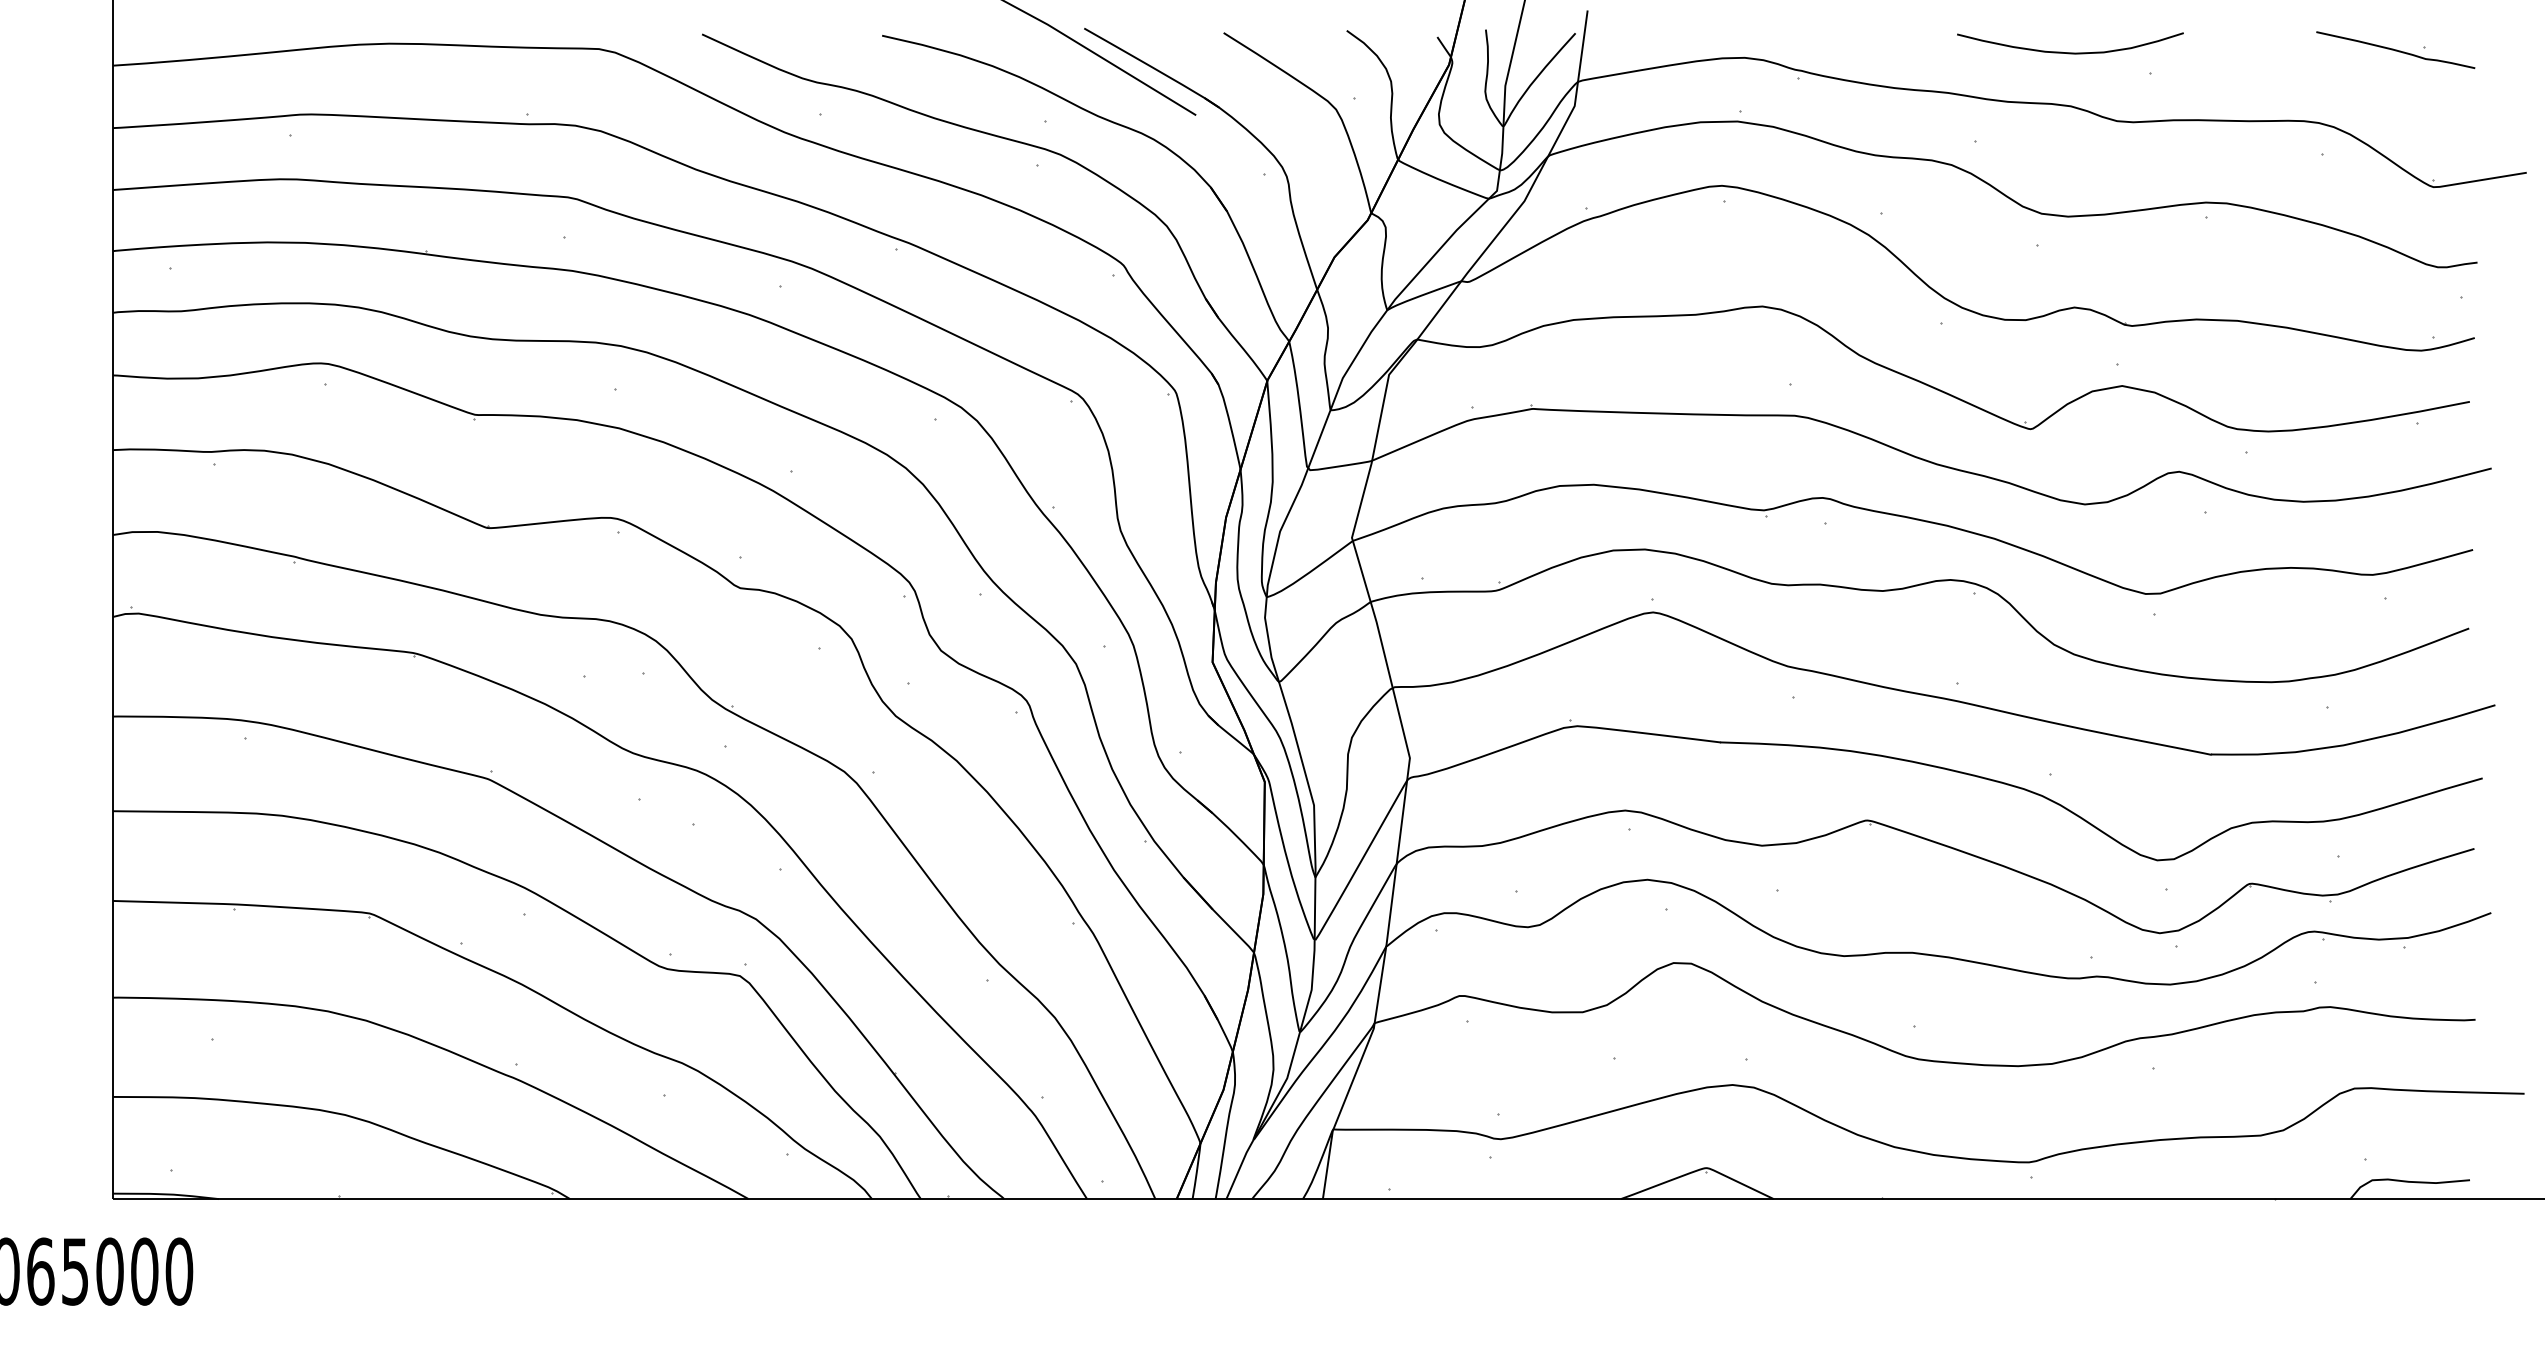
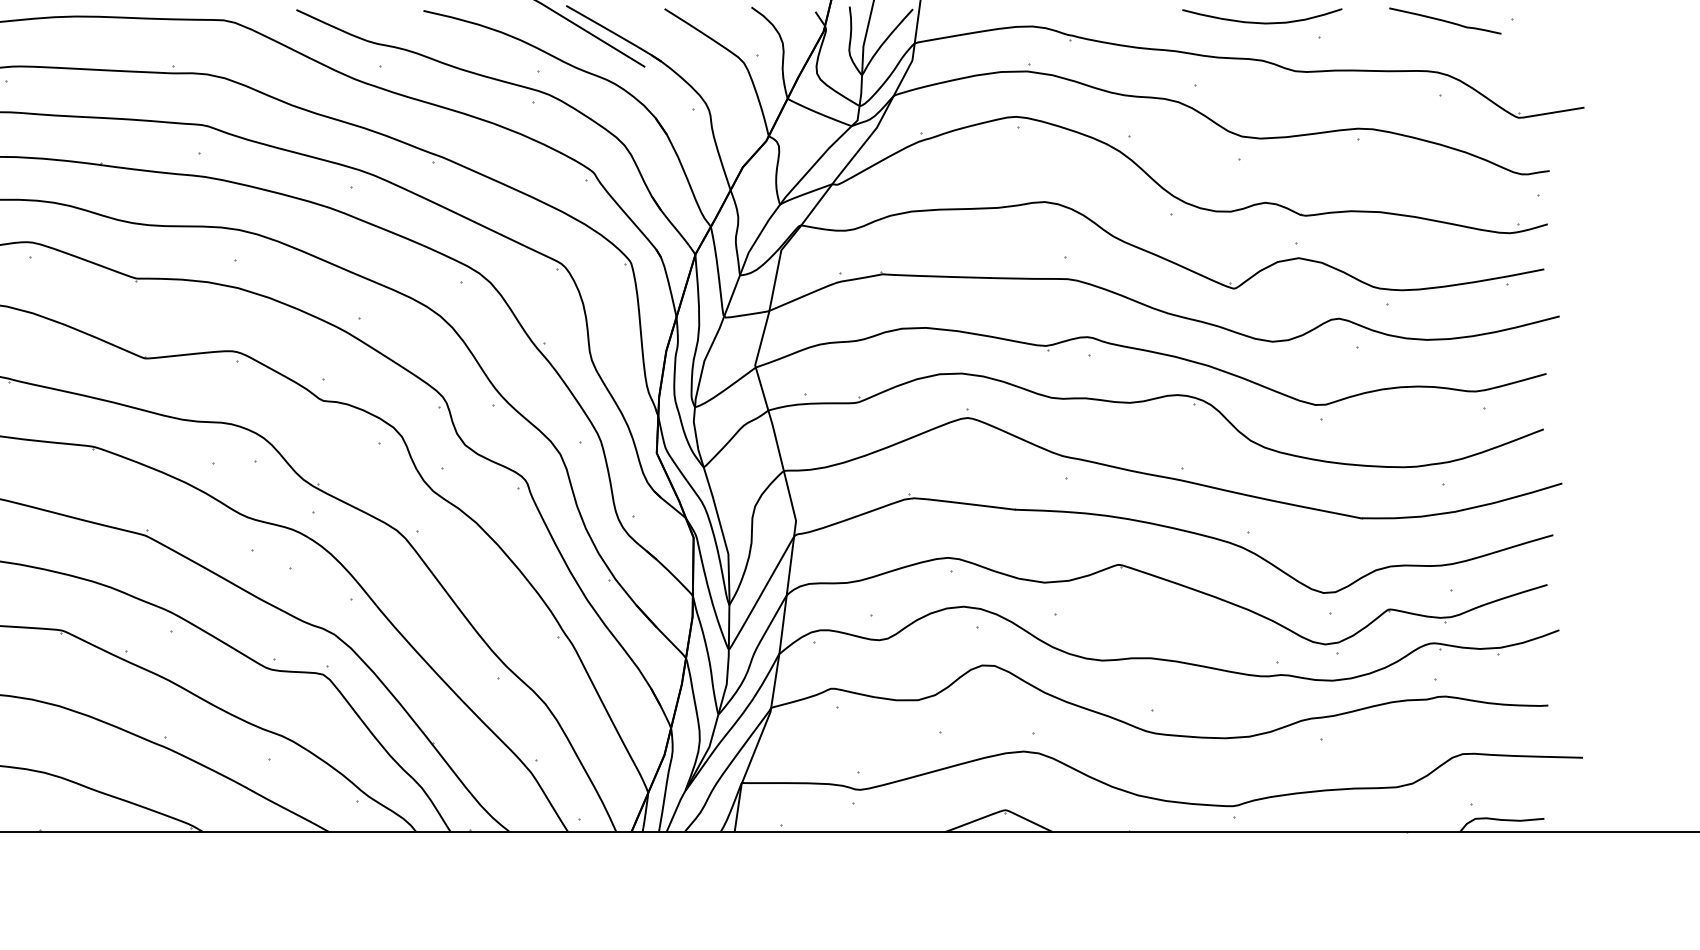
curve: (2395, 49) -> (1445, 20), moved

